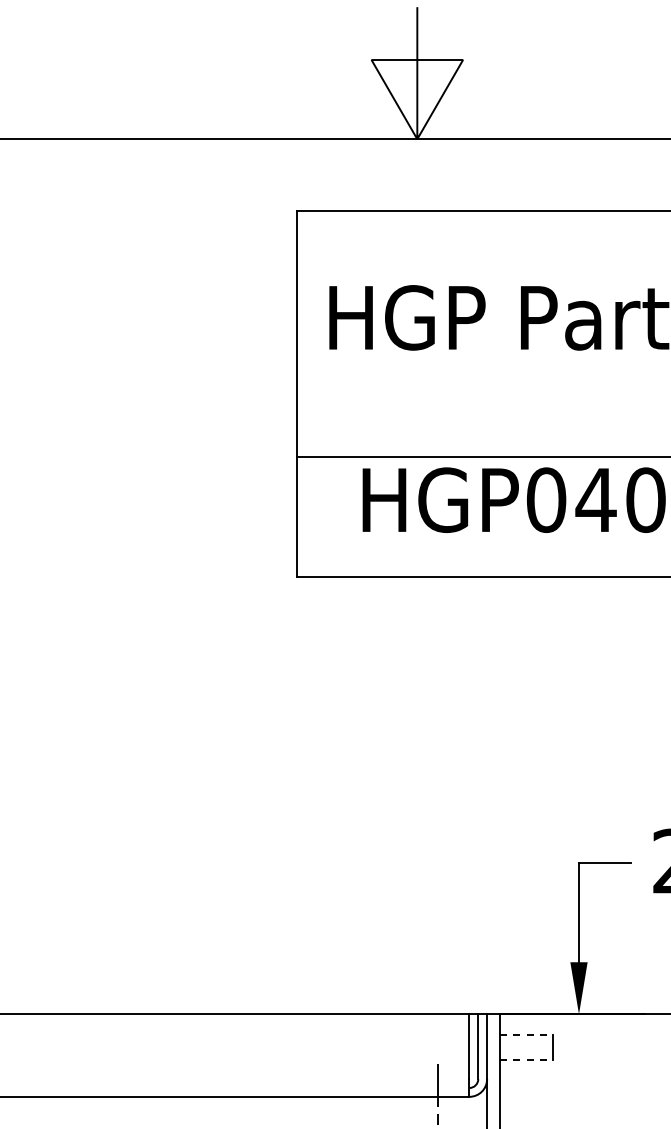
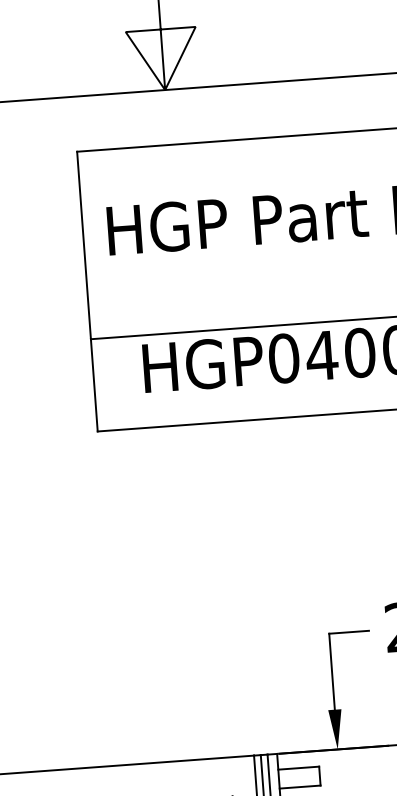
line: (526, 1034) -> (298, 767), dashed -> solid
line: (526, 1059) -> (300, 786), dashed -> solid

